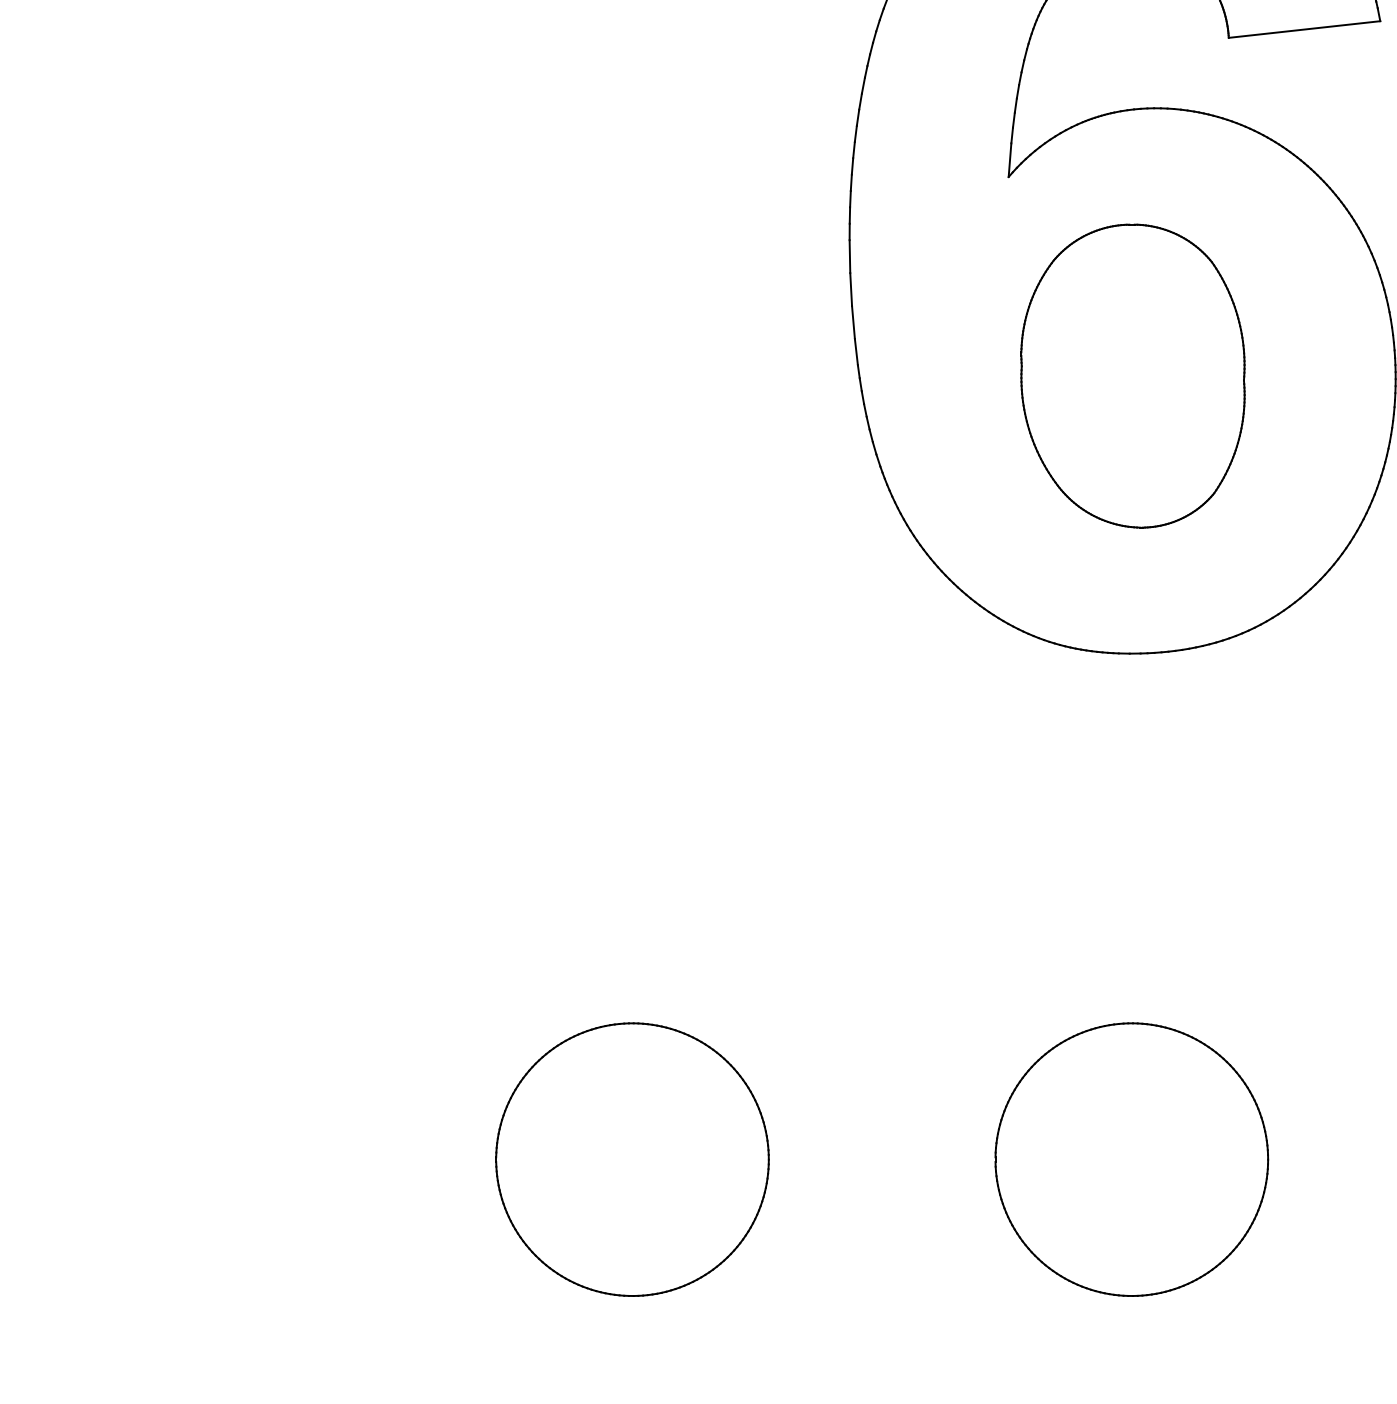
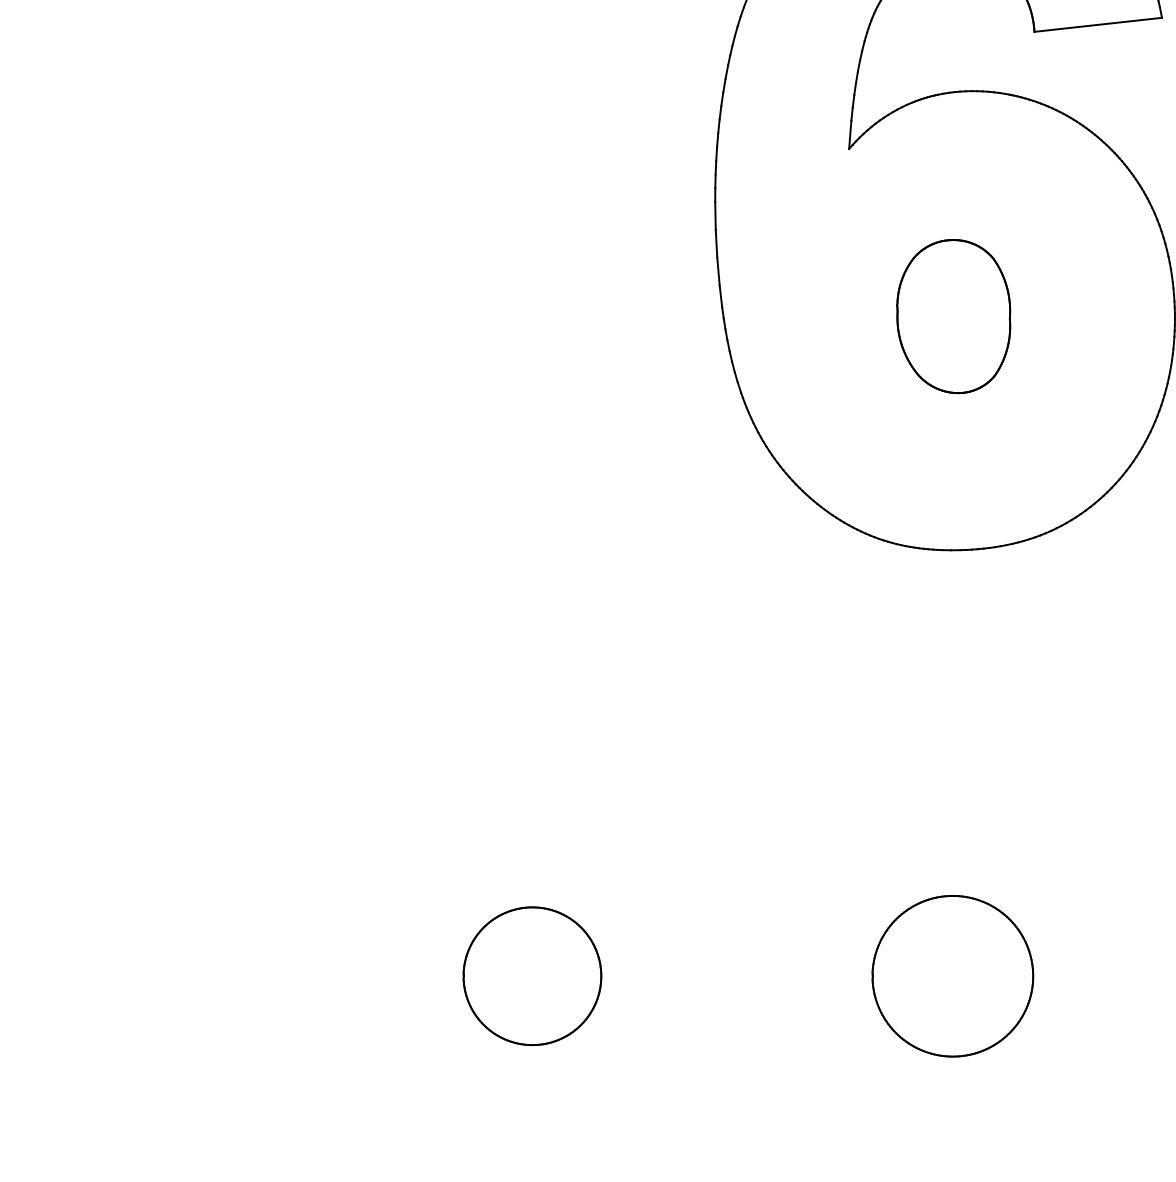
part: (1132, 375) -> (953, 316), size x0.6
part: (632, 1159) -> (532, 976), size x0.6
part: (1131, 1159) -> (952, 976), size x0.7

